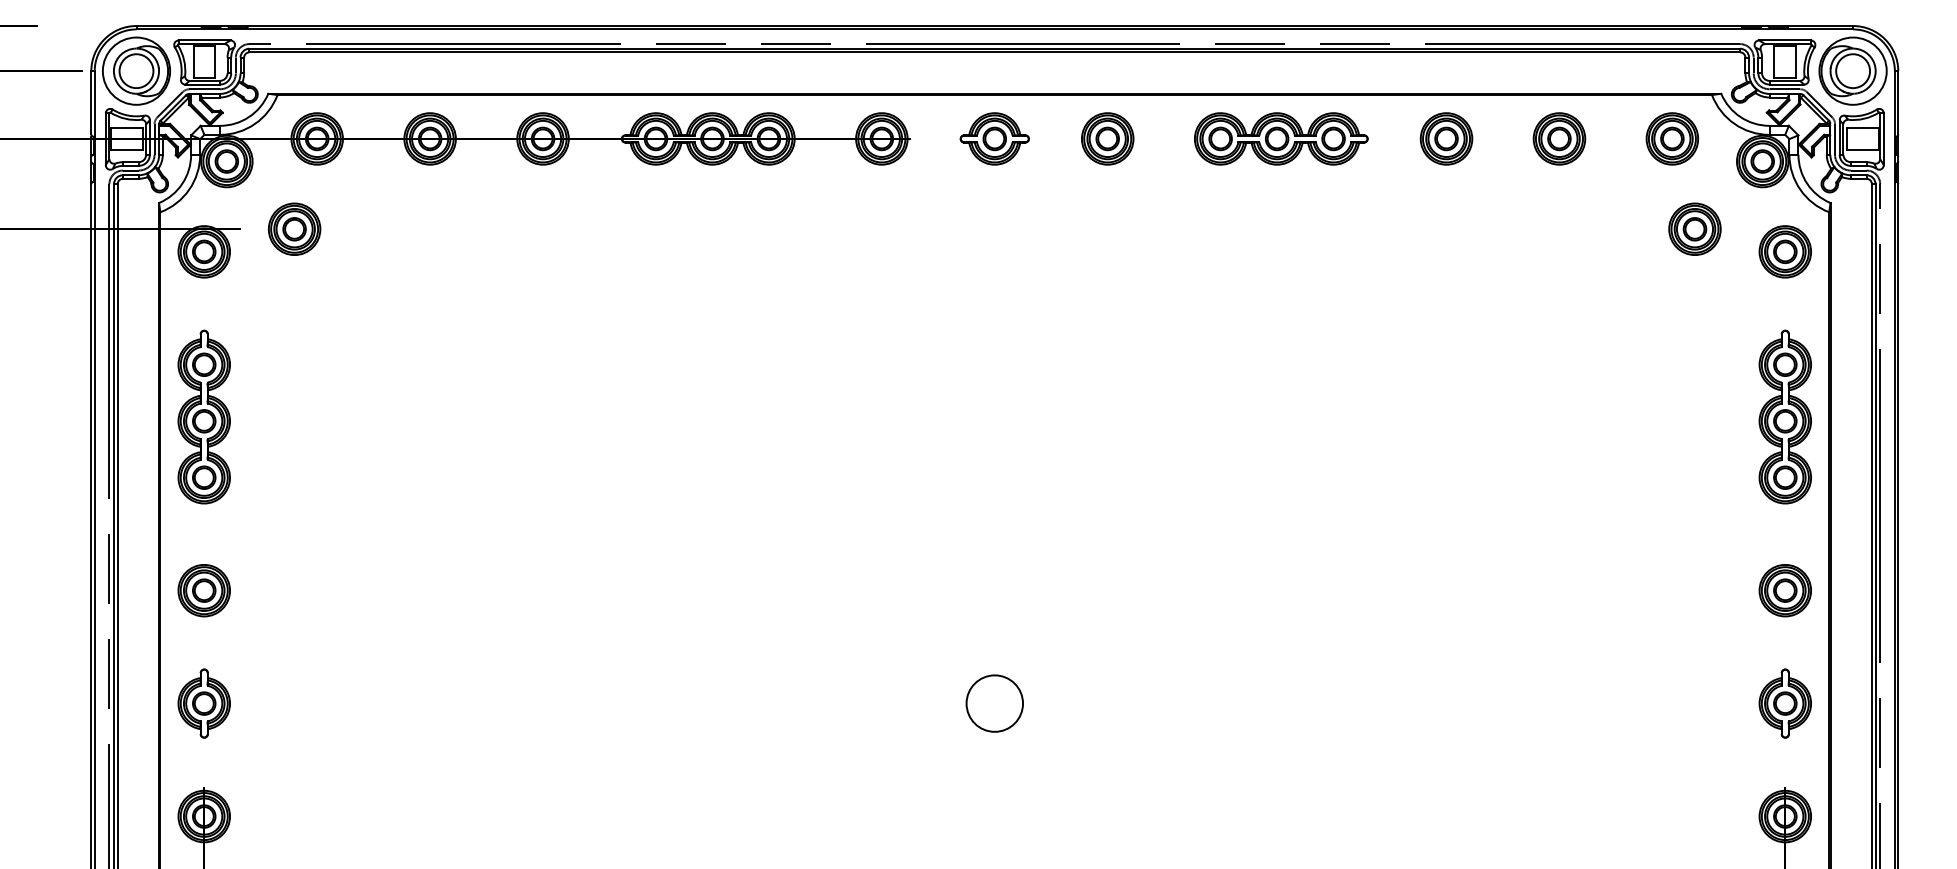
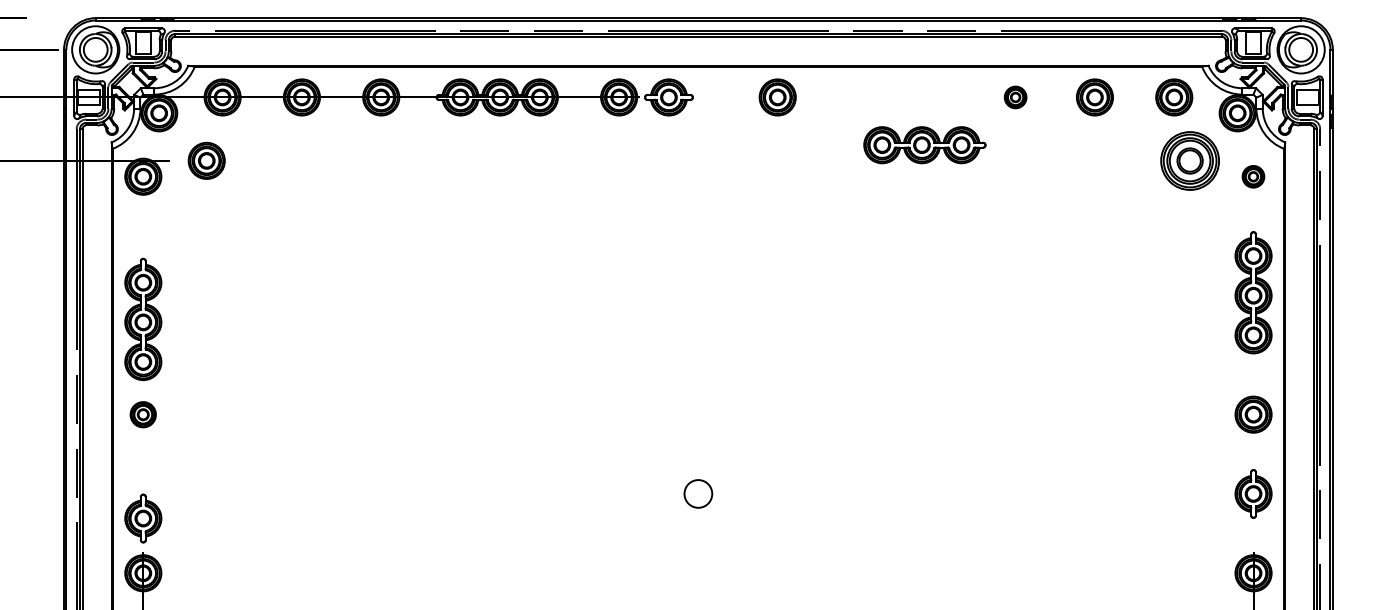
part: (994, 138) -> (668, 97), moved
part: (1281, 138) -> (925, 144), moved
part: (1446, 138) -> (1015, 97), size x0.6
part: (1694, 228) -> (1189, 160), size x1.6
part: (1784, 251) -> (1252, 176), size x0.6
part: (203, 416) -> (142, 319), moved
part: (203, 590) -> (142, 414), size x0.7
part: (203, 703) -> (142, 518), moved
circle: (994, 703) -> (698, 493), size x0.7

